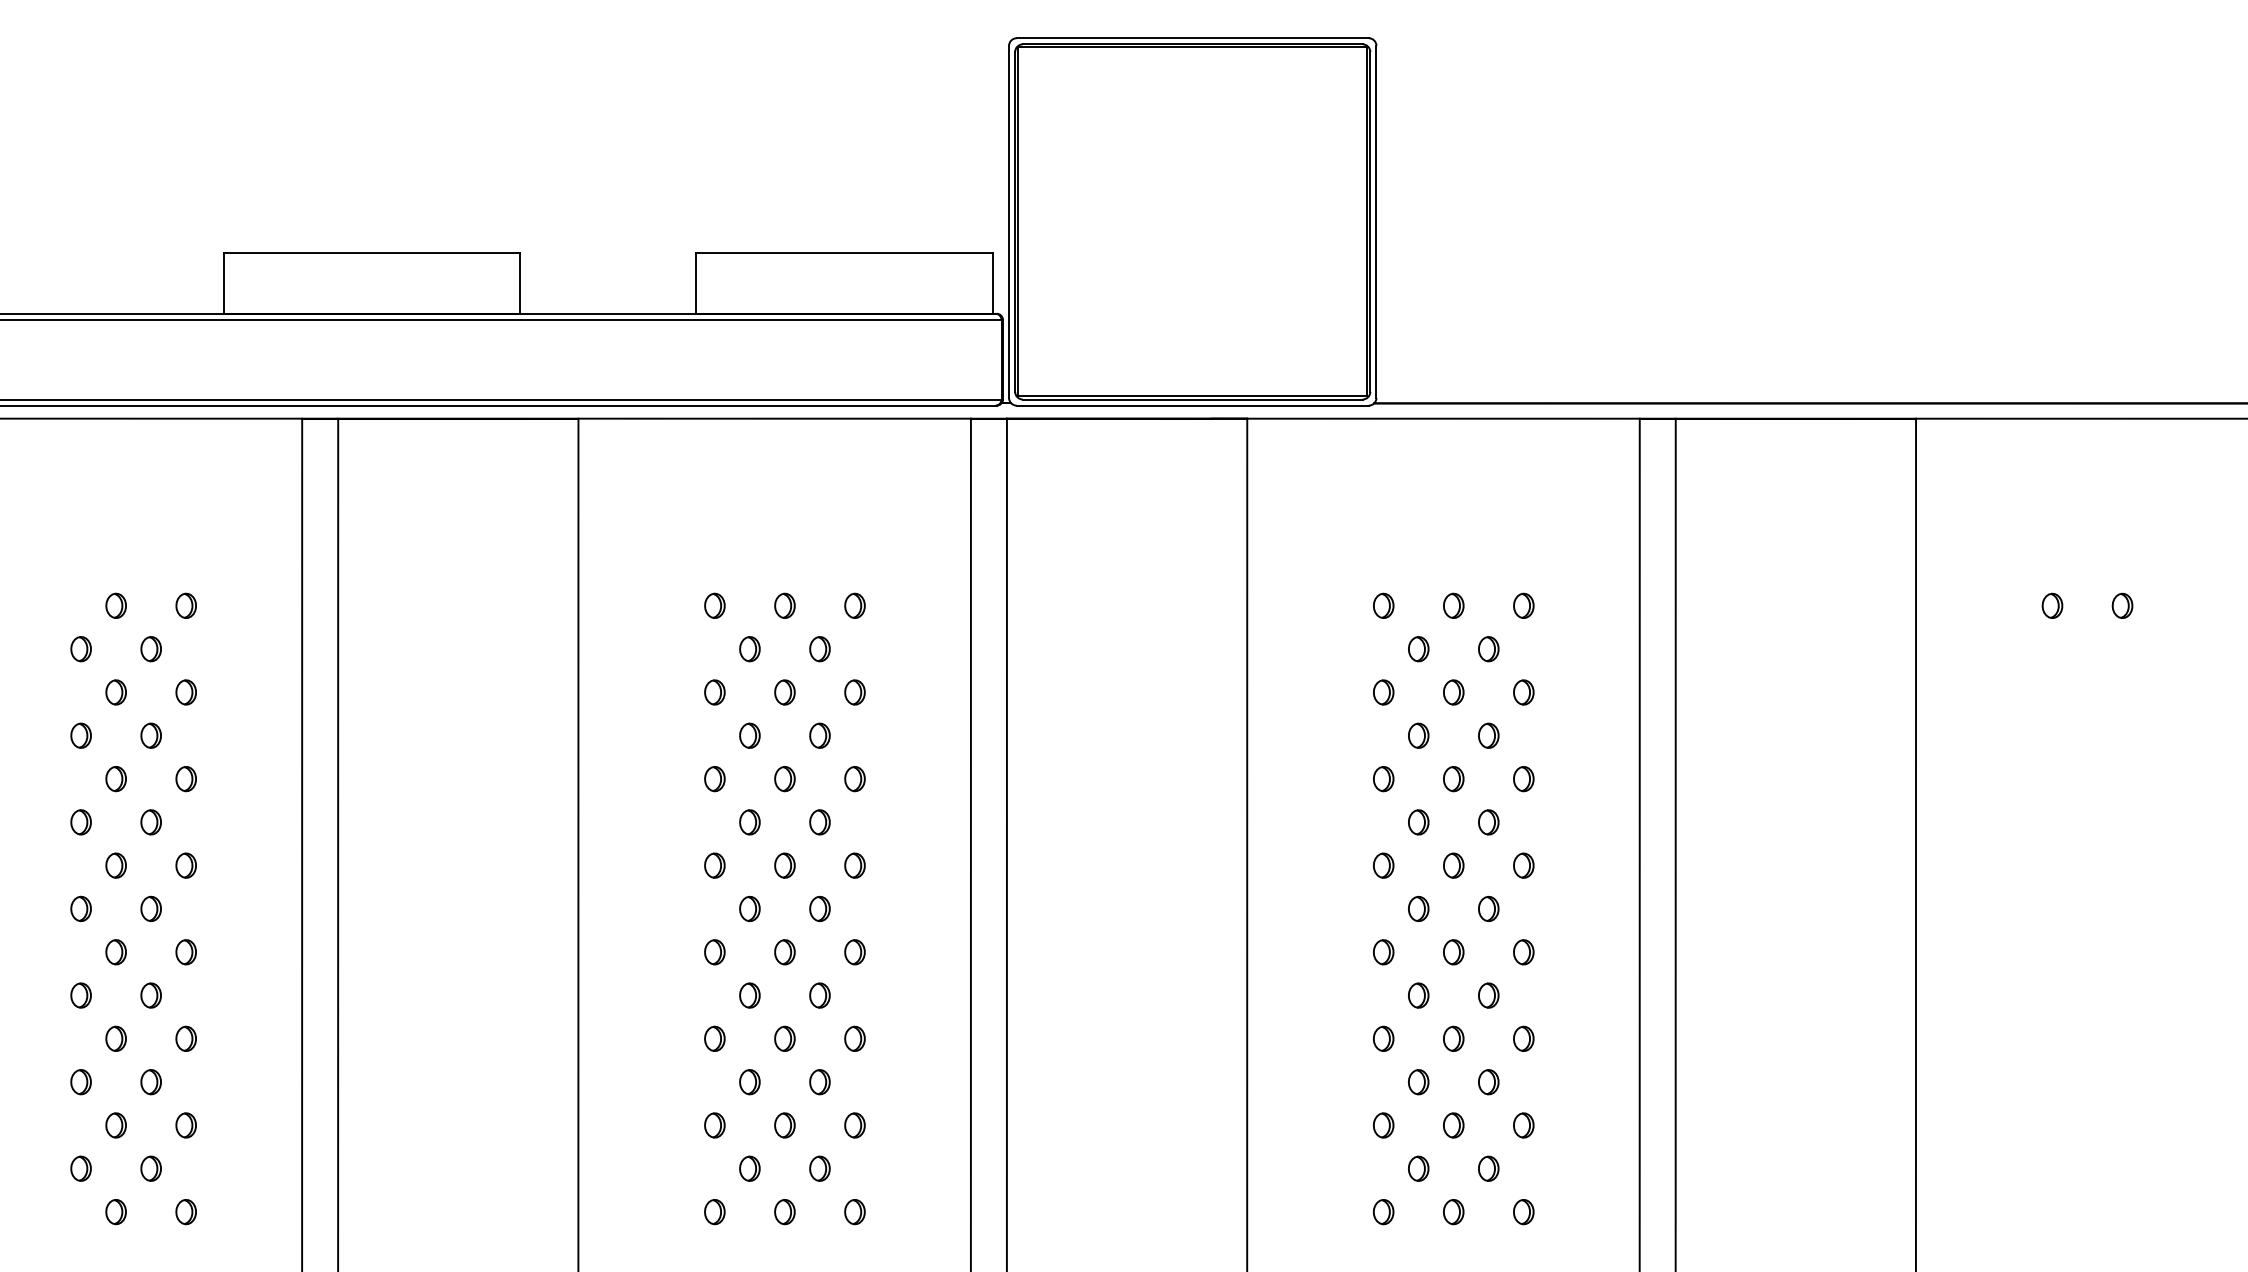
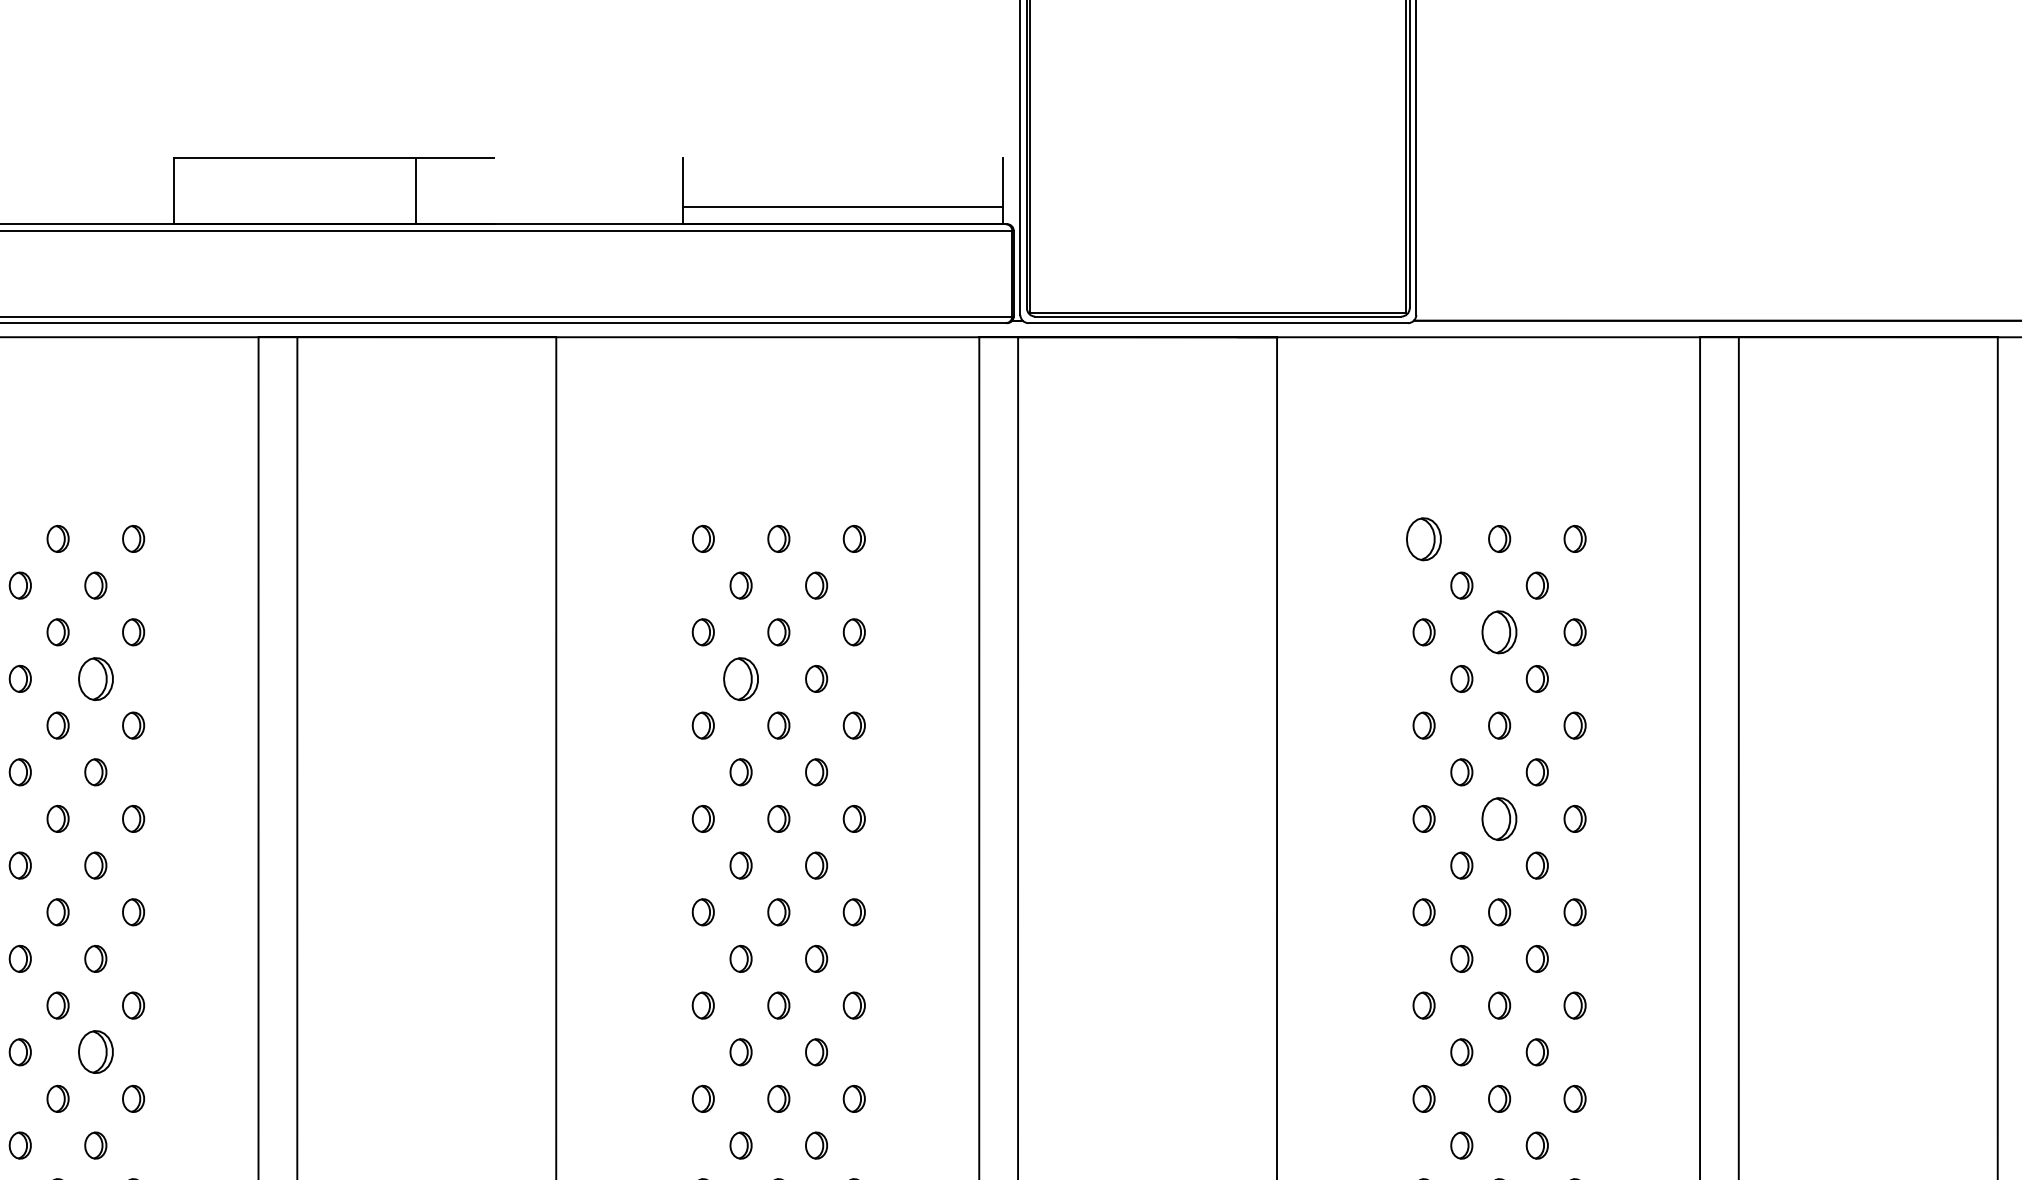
line: (843, 252) -> (841, 206), moved
line: (520, 282) -> (416, 190), moved
part: (1383, 605) -> (1423, 538), size x1.6
part: (1453, 692) -> (1499, 632), size x1.6
part: (150, 735) -> (95, 678), size x1.6
part: (749, 735) -> (740, 678), size x1.6
part: (1453, 865) -> (1499, 818), size x1.6
part: (150, 1082) -> (95, 1052), size x1.6

